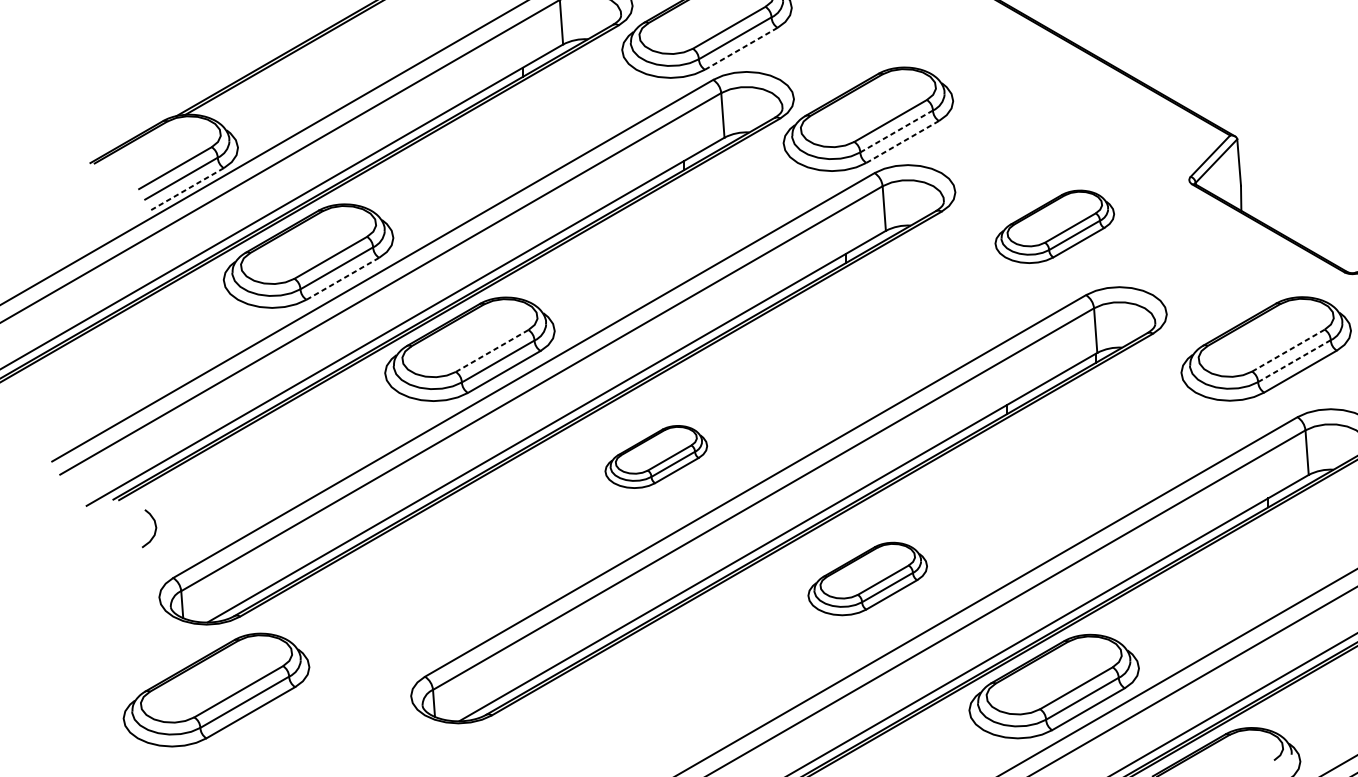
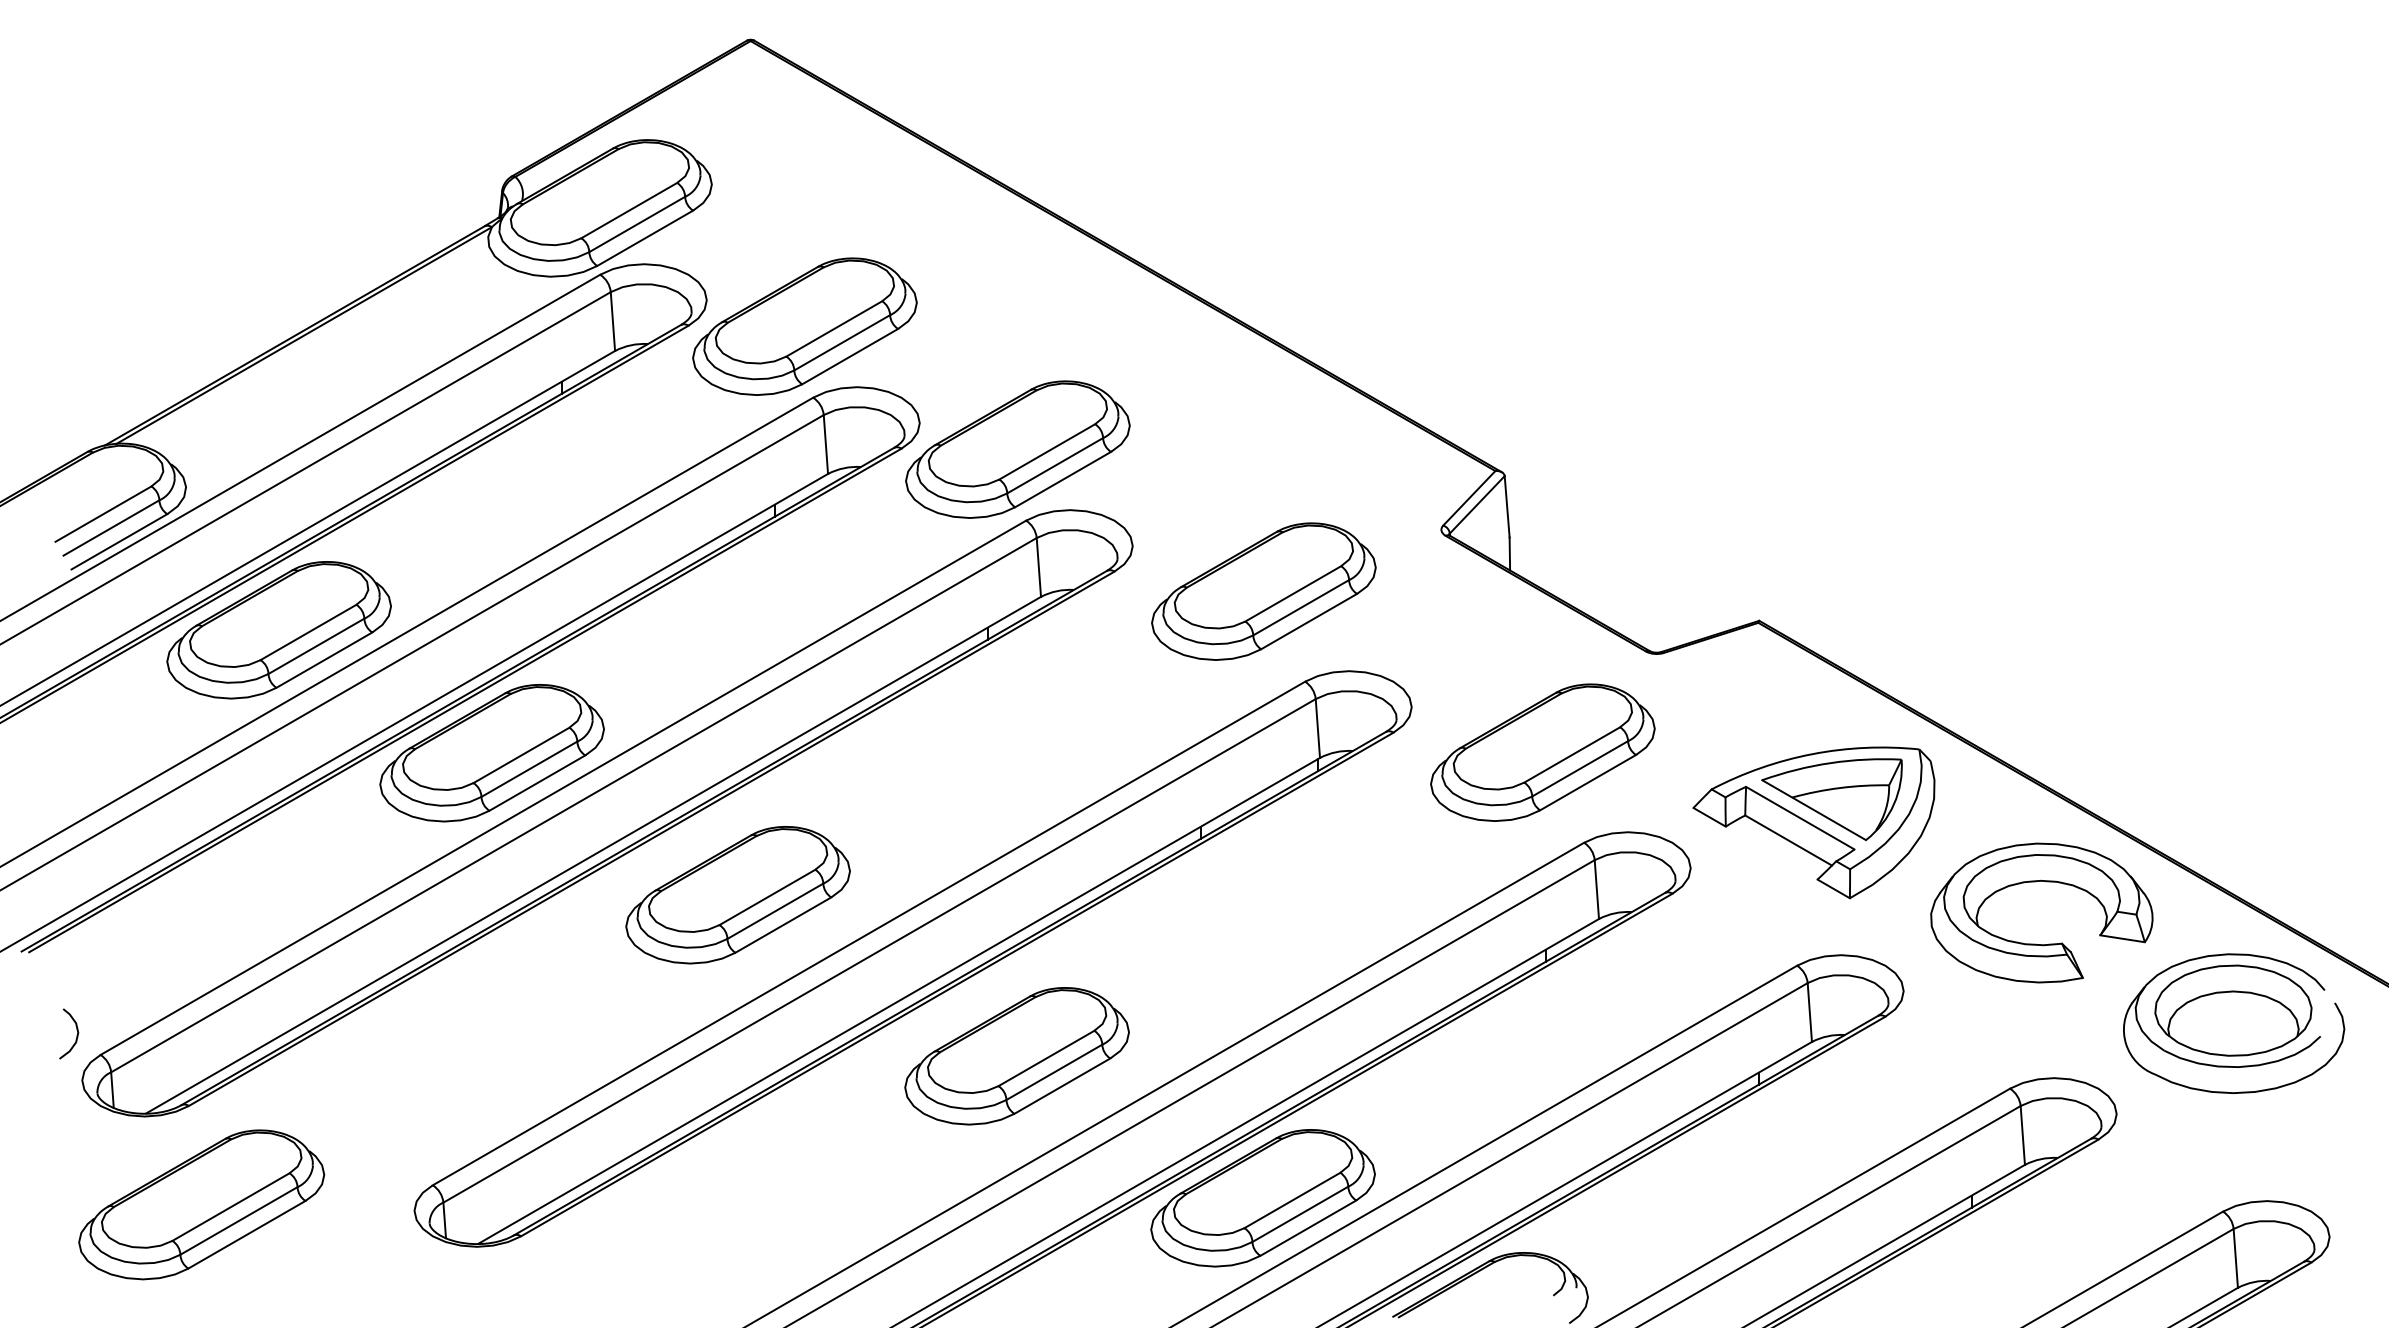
line: (741, 48) -> (850, 356), dashed -> solid
line: (896, 131) -> (1054, 465), dashed -> solid
line: (902, 141) -> (1063, 479), dashed -> solid
line: (187, 188) -> (119, 541), dashed -> solid
part: (1054, 226) -> (1263, 591), size x1.43
line: (342, 278) -> (324, 659), dashed -> solid
line: (492, 351) -> (521, 755), dashed -> solid
line: (1287, 351) -> (1571, 755), dashed -> solid
line: (1293, 361) -> (1579, 769), dashed -> solid
part: (655, 457) -> (737, 895), size x1.67
curve: (154, 529) -> (76, 1035), moved
part: (867, 579) -> (1016, 1056), size x1.43
part: (216, 689) -> (201, 1204), moved

